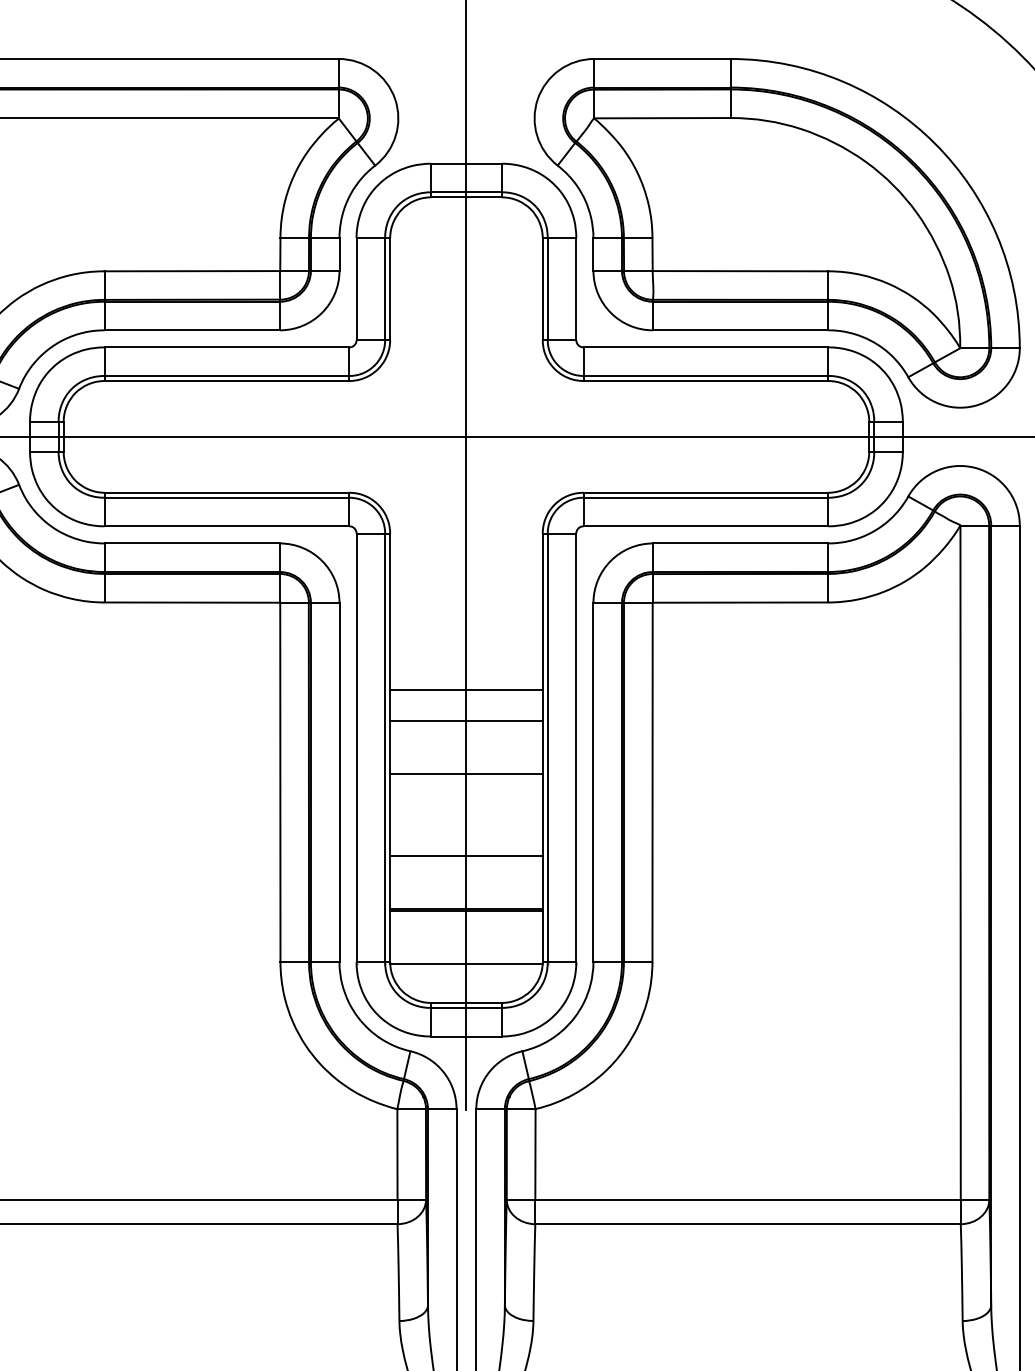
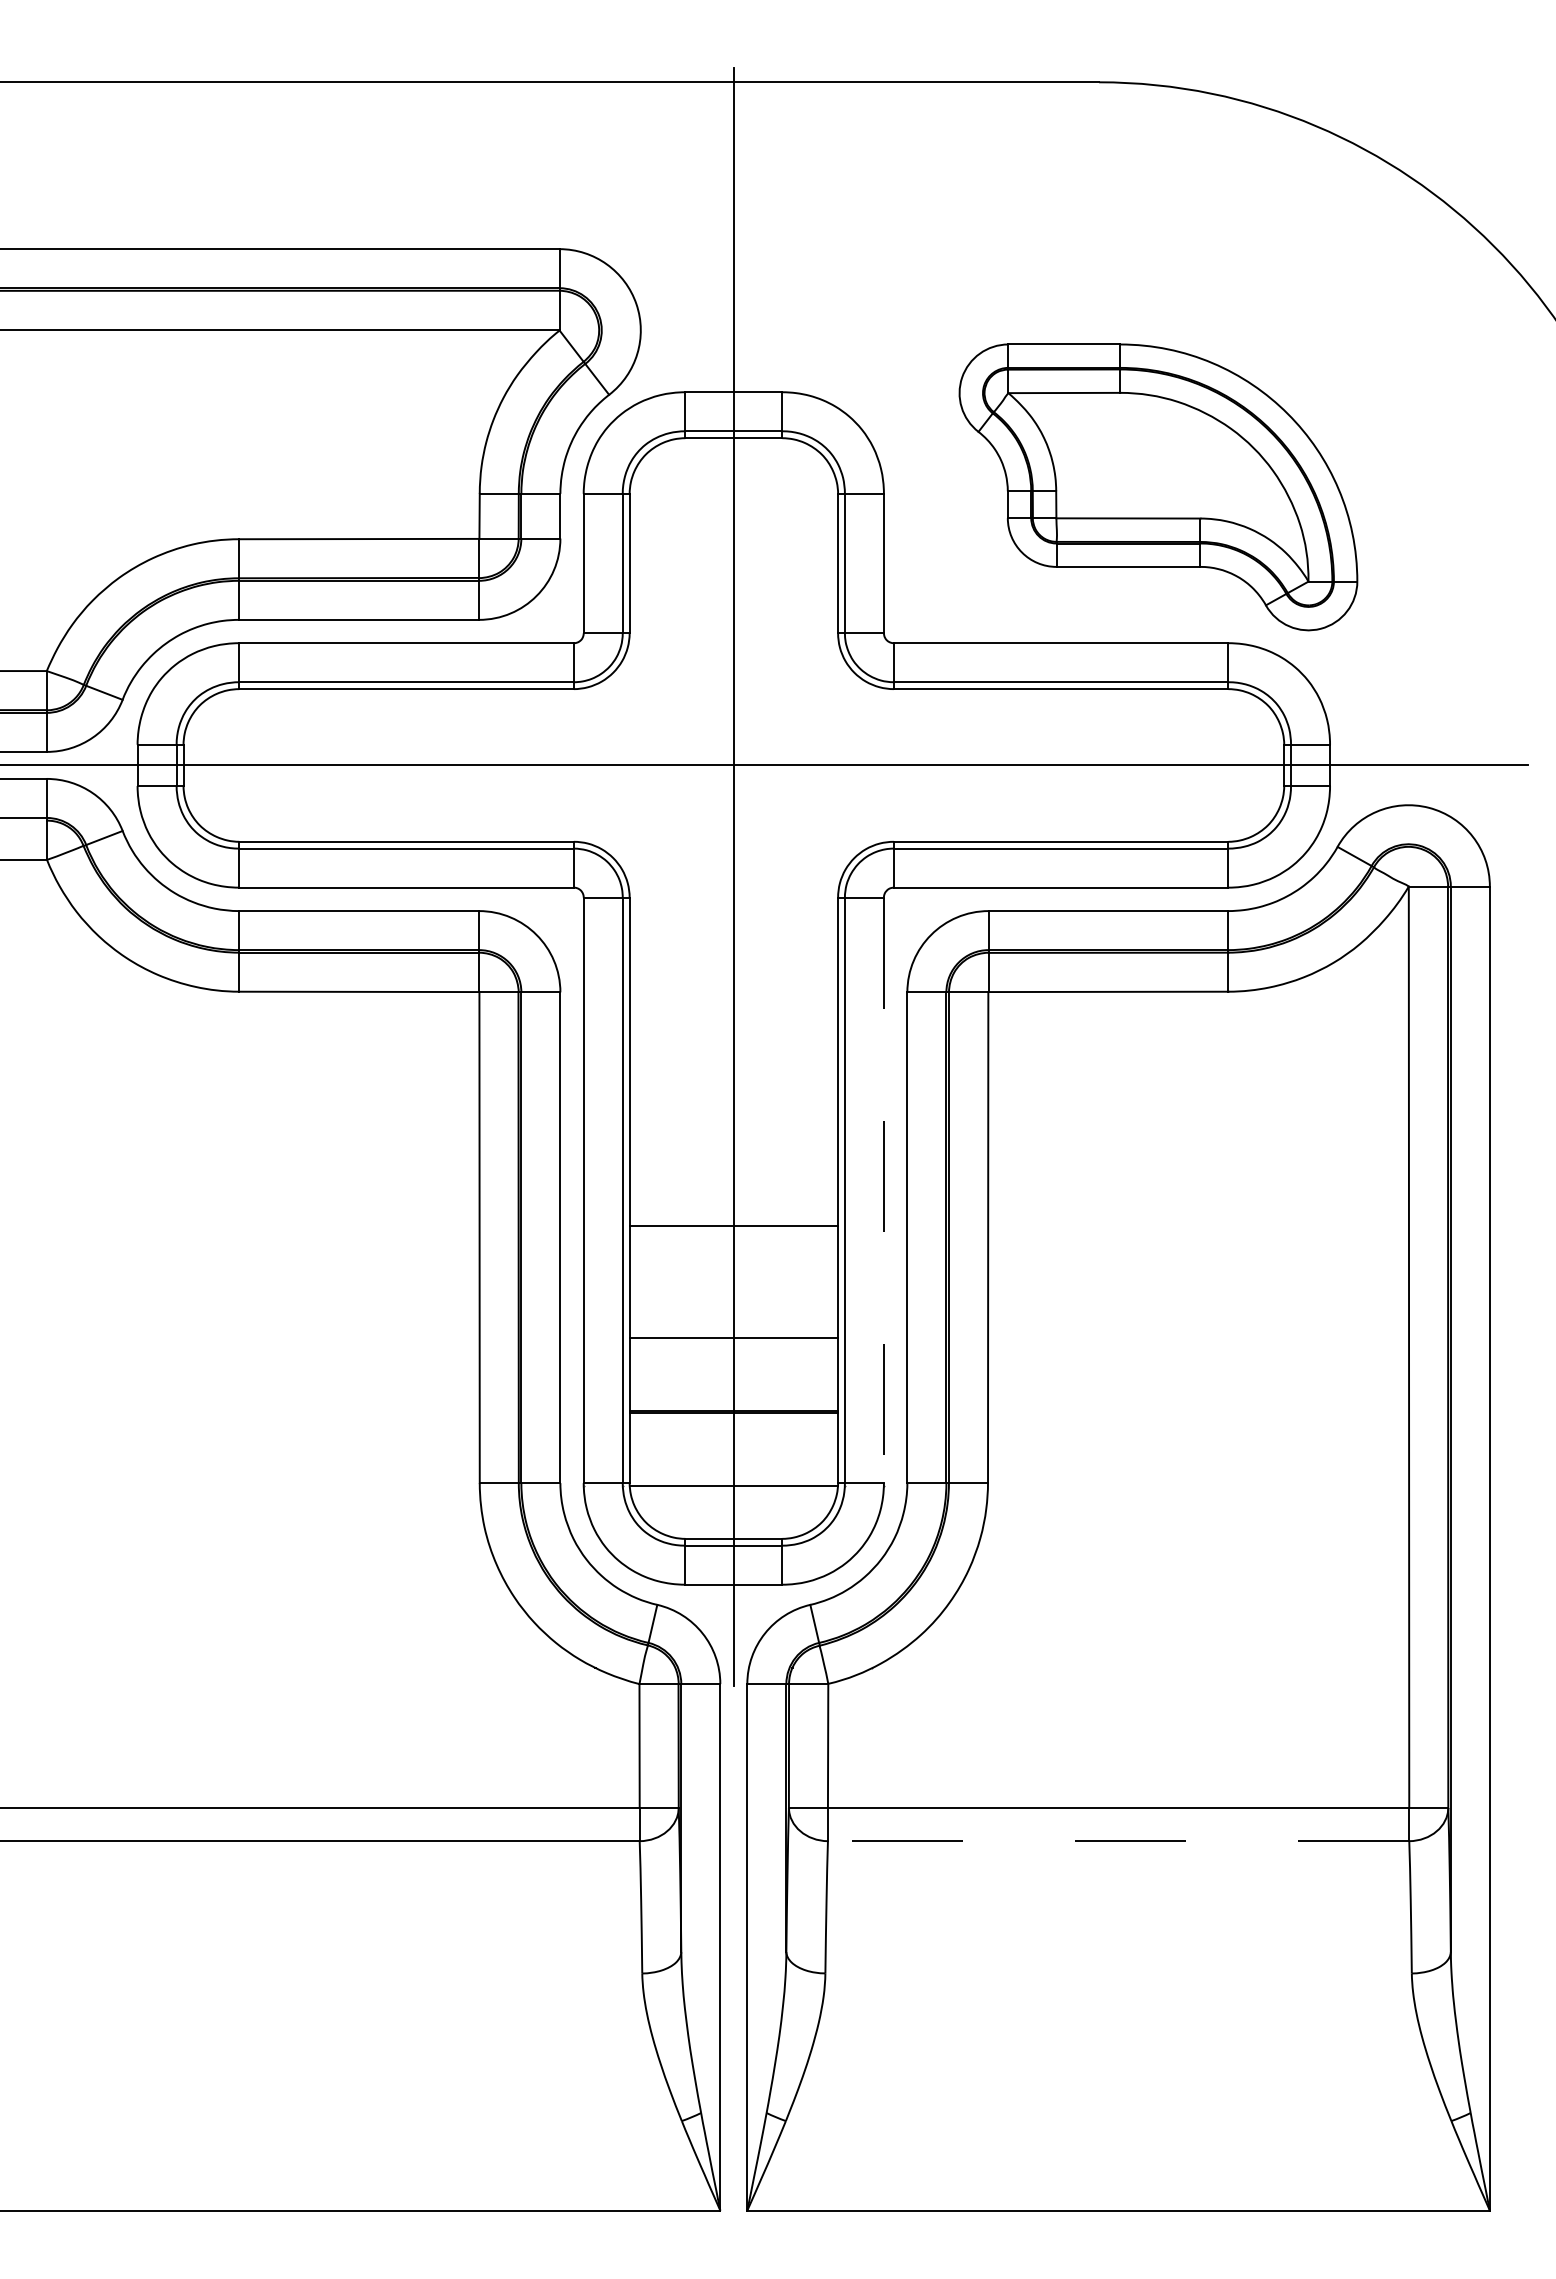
part: (777, 233) -> (1158, 487), size x0.6
line: (466, 690) -> (733, 1111), removed
line: (466, 721) -> (733, 1154), removed
line: (575, 747) -> (883, 1190), solid -> dashed
line: (747, 1224) -> (1118, 1841), solid -> dashed

